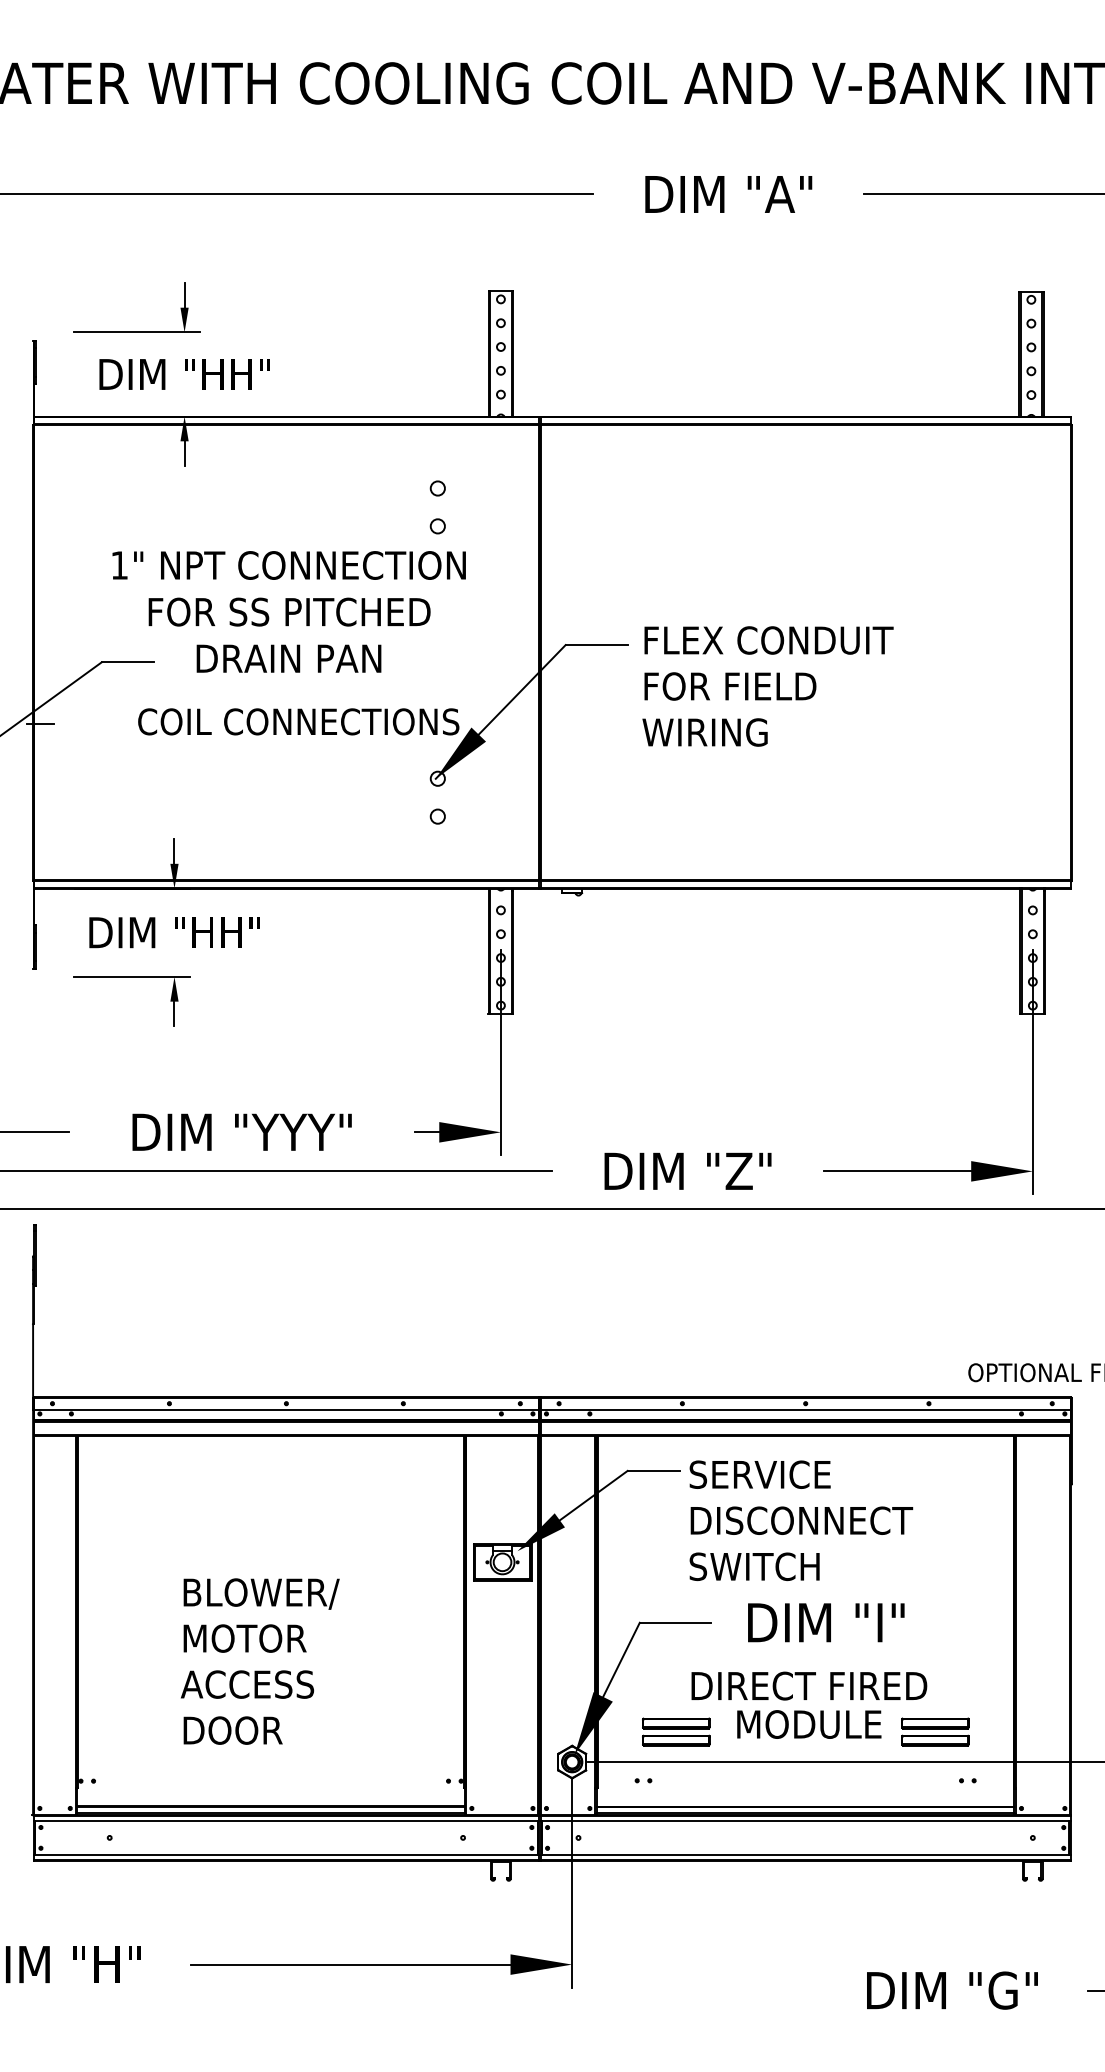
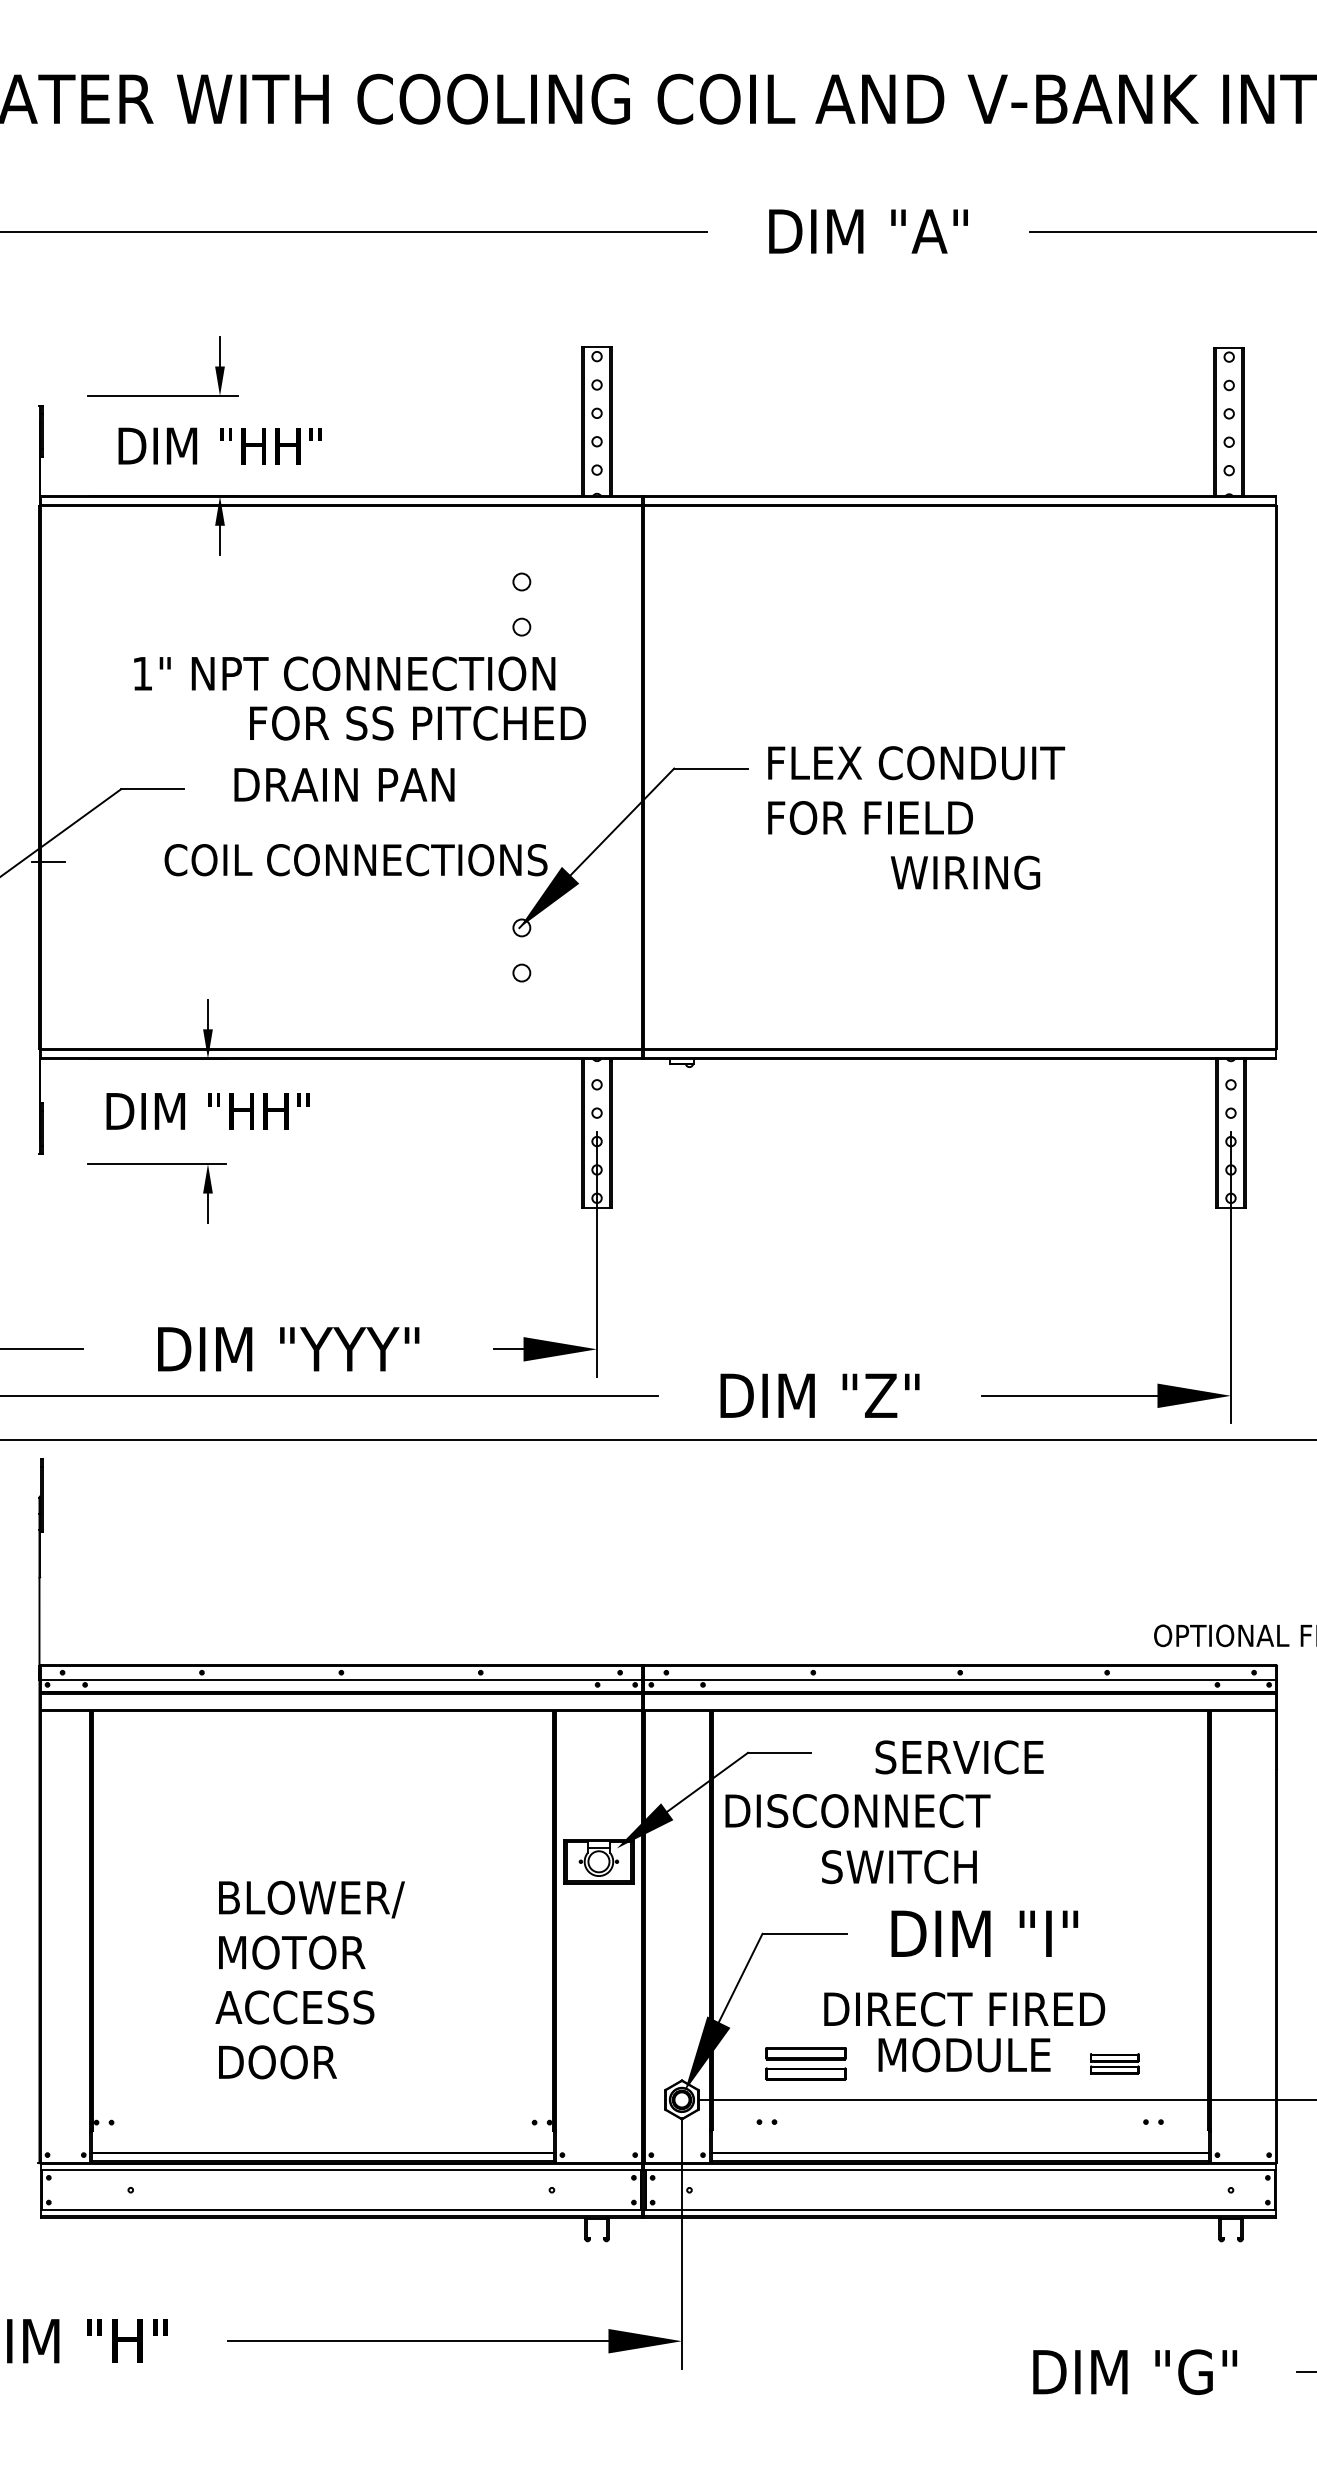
text: (289, 611) -> (417, 722), moved
text: (704, 732) -> (964, 872), moved
text: (759, 1474) -> (958, 1757), moved
text: (801, 1520) -> (857, 1810), moved
part: (935, 1731) -> (1114, 2063), size x0.6

